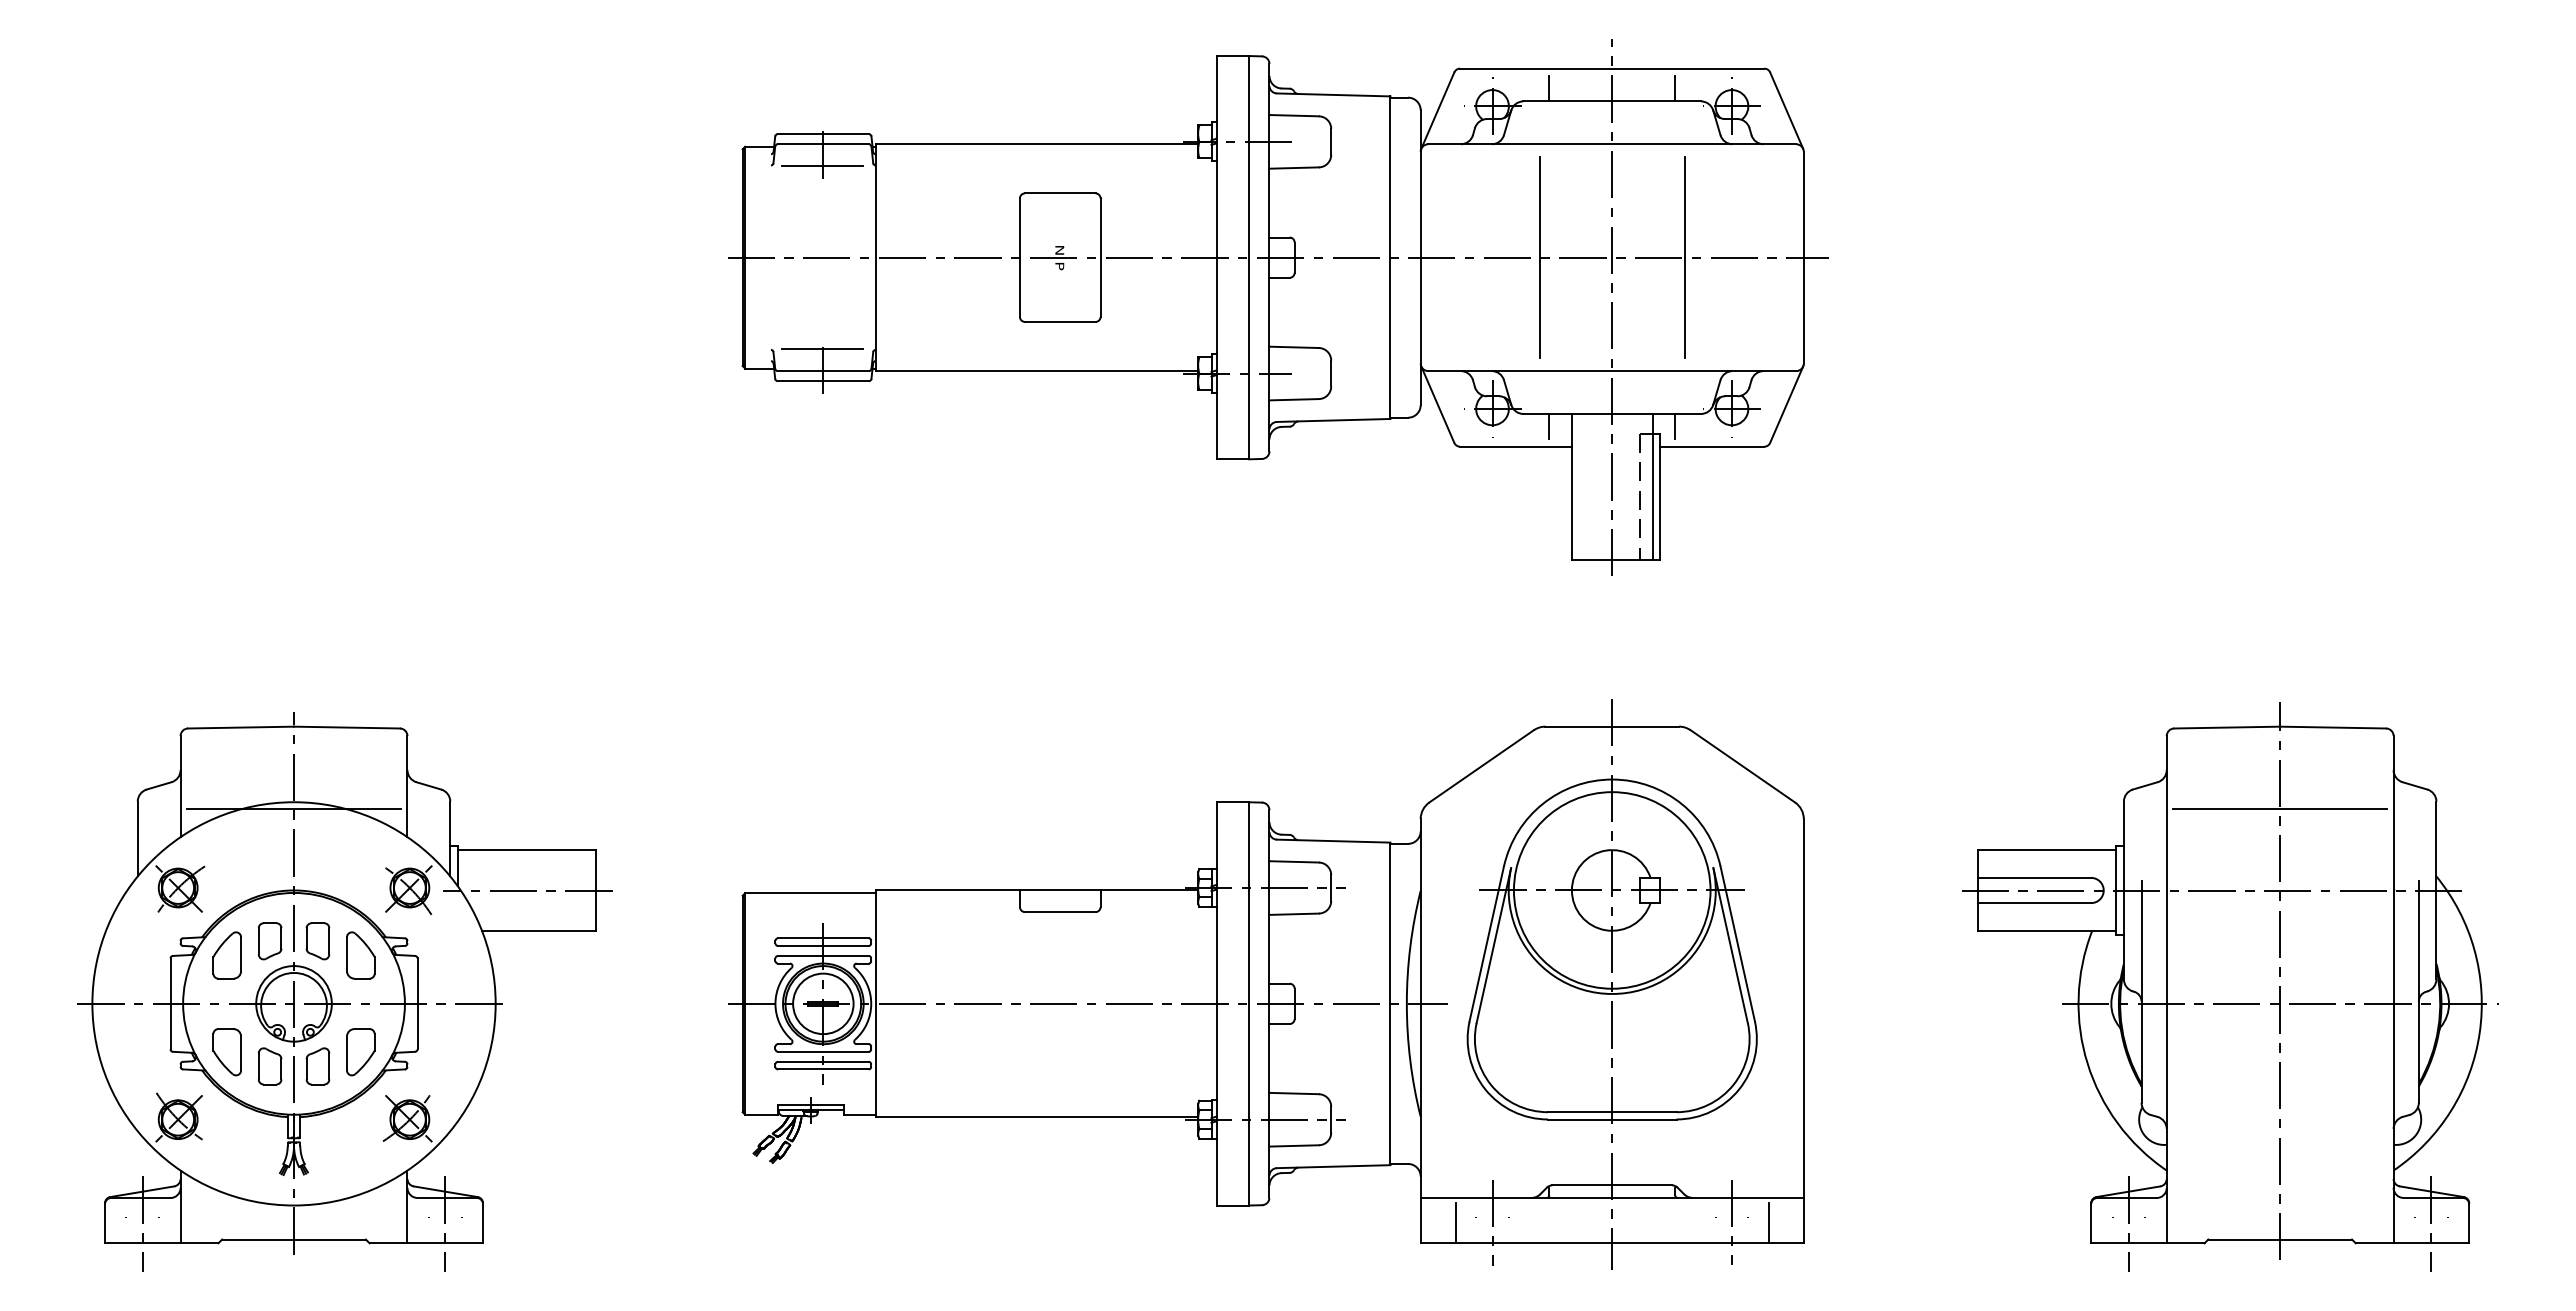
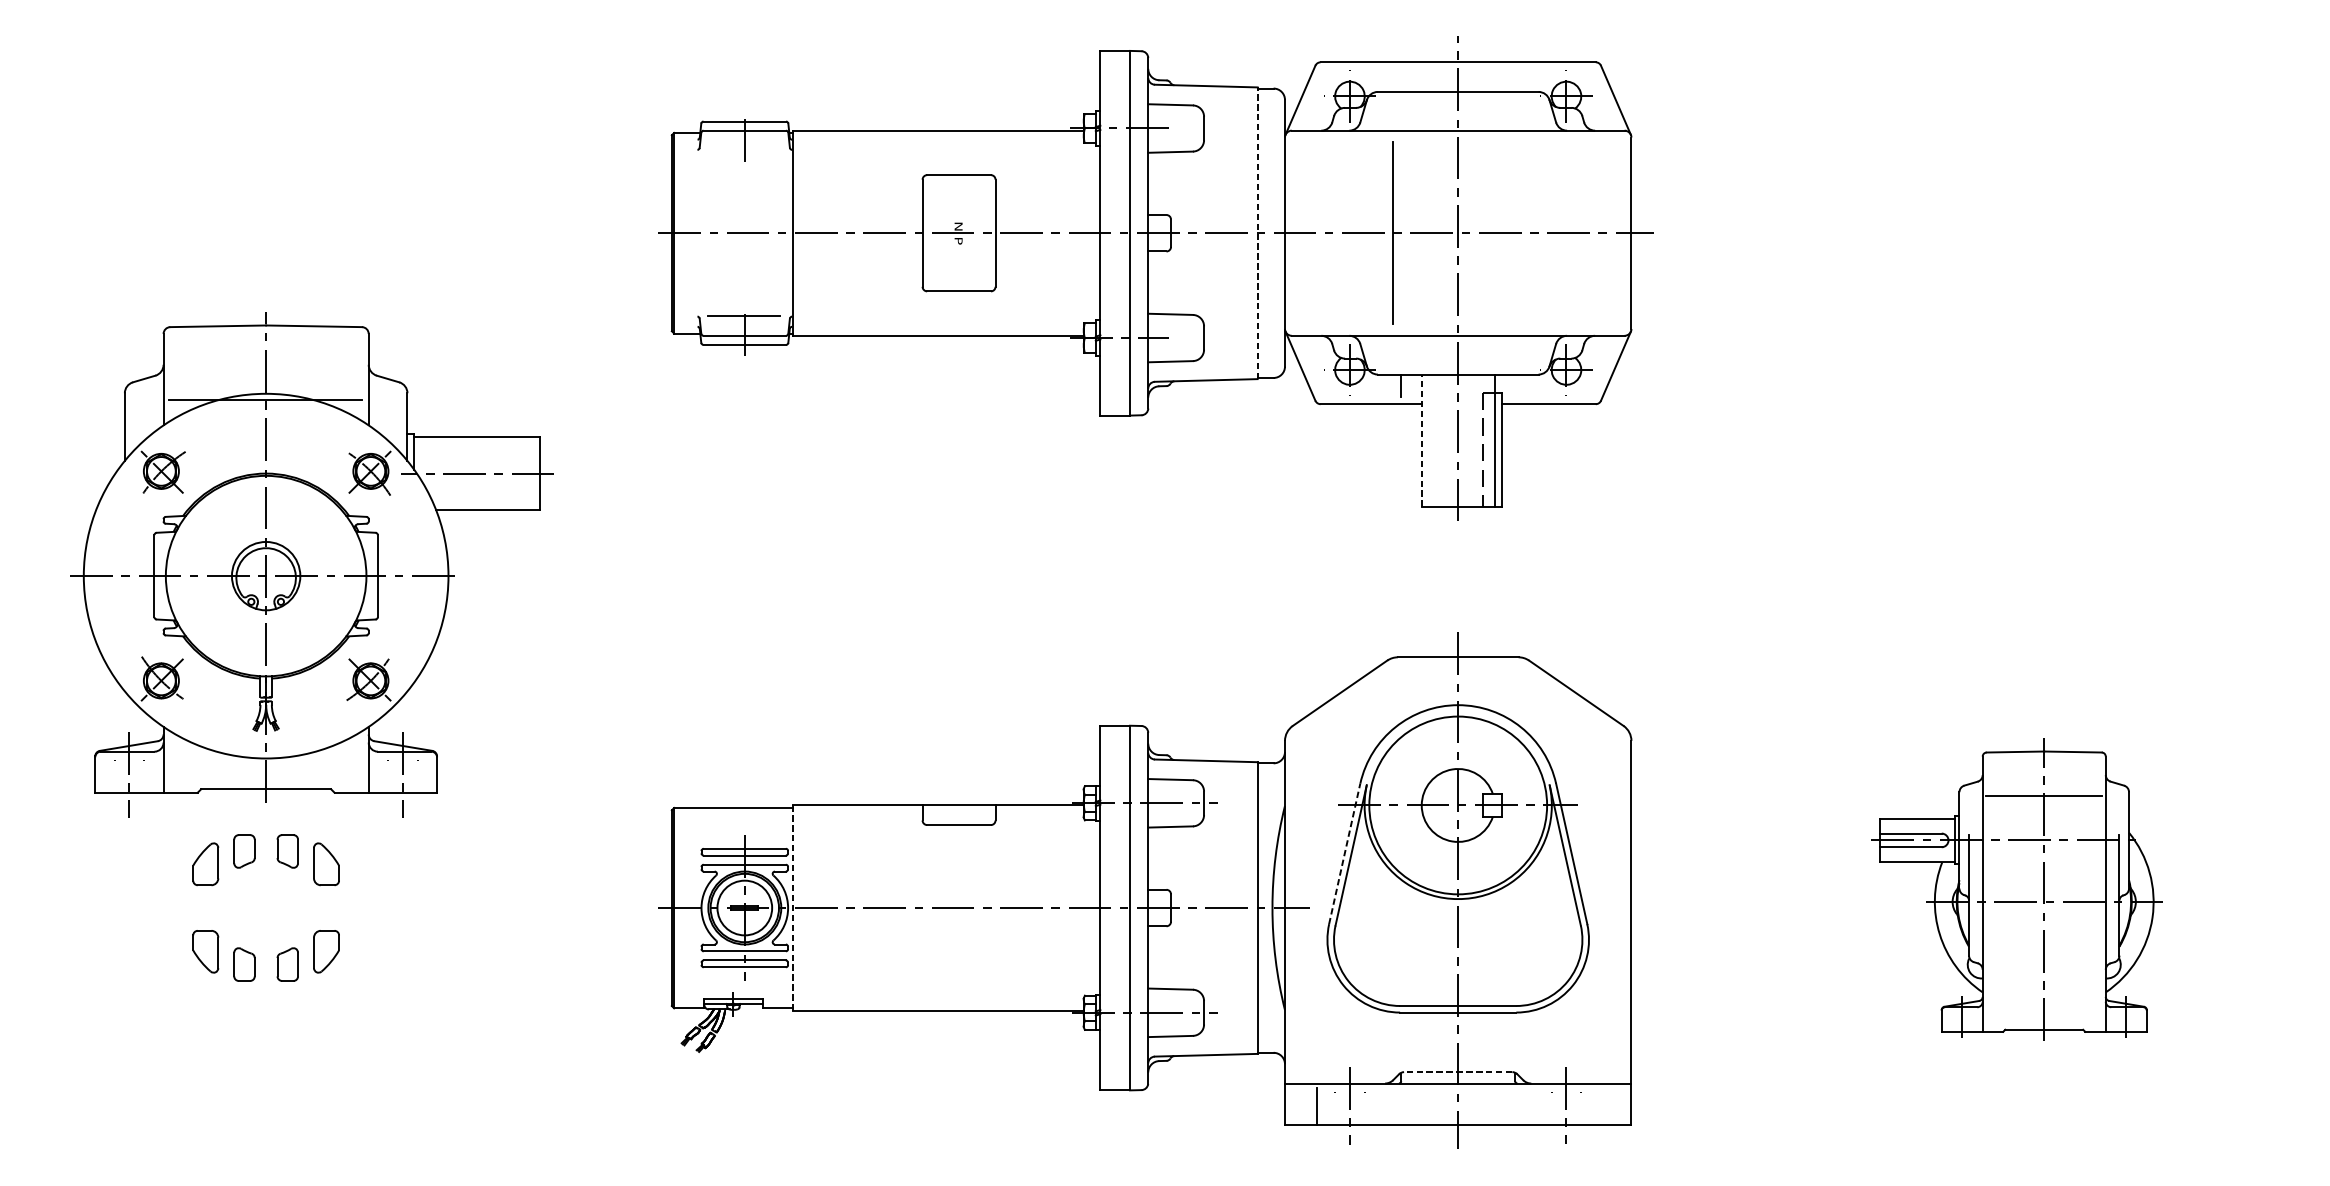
line: (1549, 88) -> (1401, 80), removed
line: (1675, 88) -> (1515, 80), removed
line: (822, 165) -> (744, 149), removed
line: (1390, 257) -> (1257, 233), solid -> dashed
line: (1684, 257) -> (1523, 233), removed
line: (1675, 426) -> (1515, 385), removed
line: (1571, 486) -> (1421, 440), solid -> dashed
line: (1486, 944) -> (1344, 854), solid -> dashed
part: (2230, 986) -> (2017, 892), size x0.6
part: (344, 991) -> (311, 564), moved
line: (876, 1003) -> (792, 907), solid -> dashed
line: (1612, 1185) -> (1458, 1072), solid -> dashed
line: (1768, 1223) -> (1599, 1106), removed

